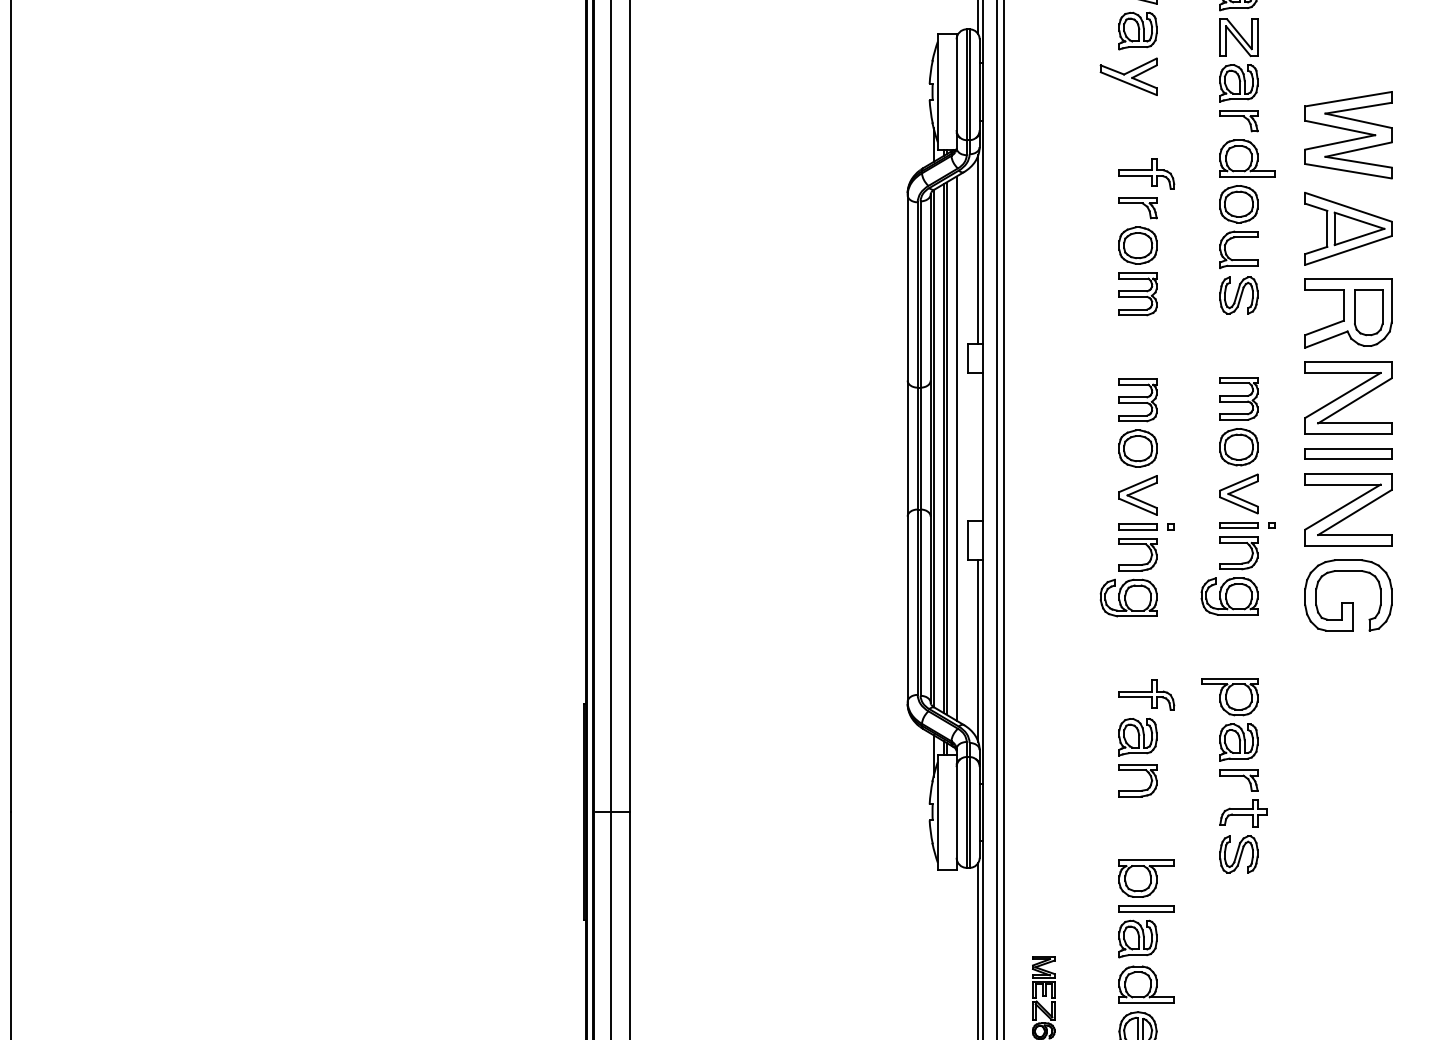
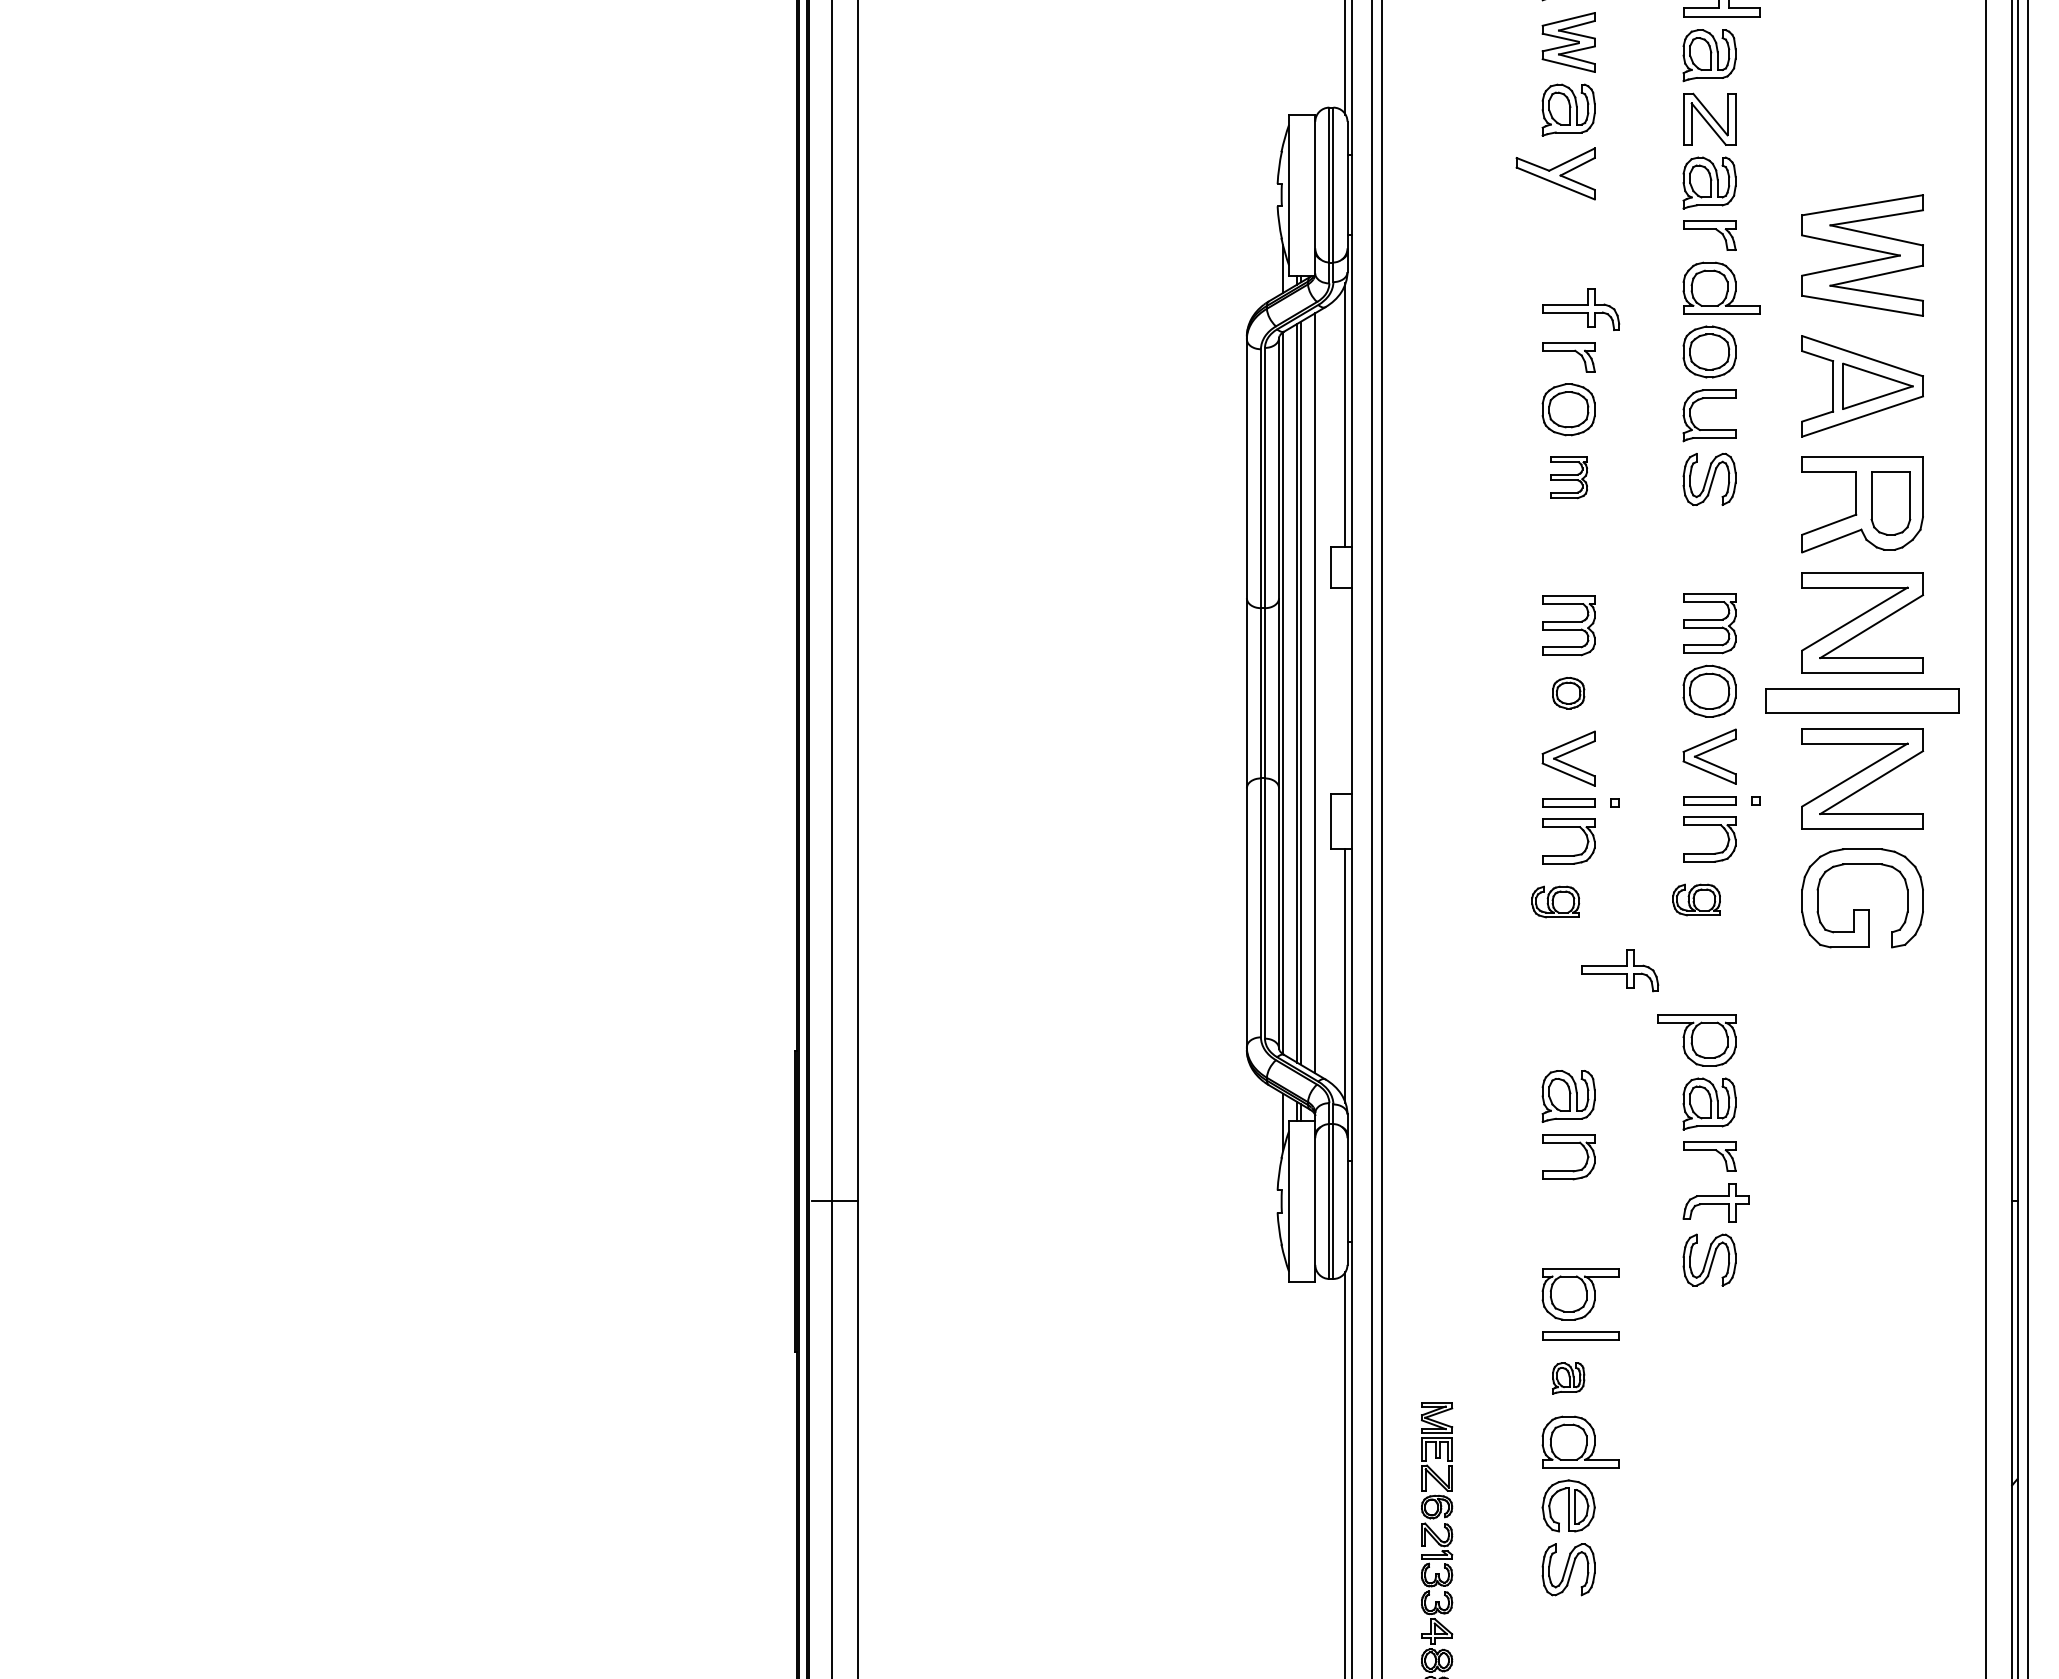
part: (1137, 294) -> (1568, 477), size x0.7
part: (1137, 448) -> (1568, 692), size x0.6
part: (1348, 453) -> (1862, 700), size x1.6
part: (1229, 596) -> (1696, 899), size x0.6
part: (1128, 597) -> (1555, 901), size x0.6
part: (1147, 695) -> (1620, 970), moved
part: (1137, 939) -> (1568, 1378), size x0.6

